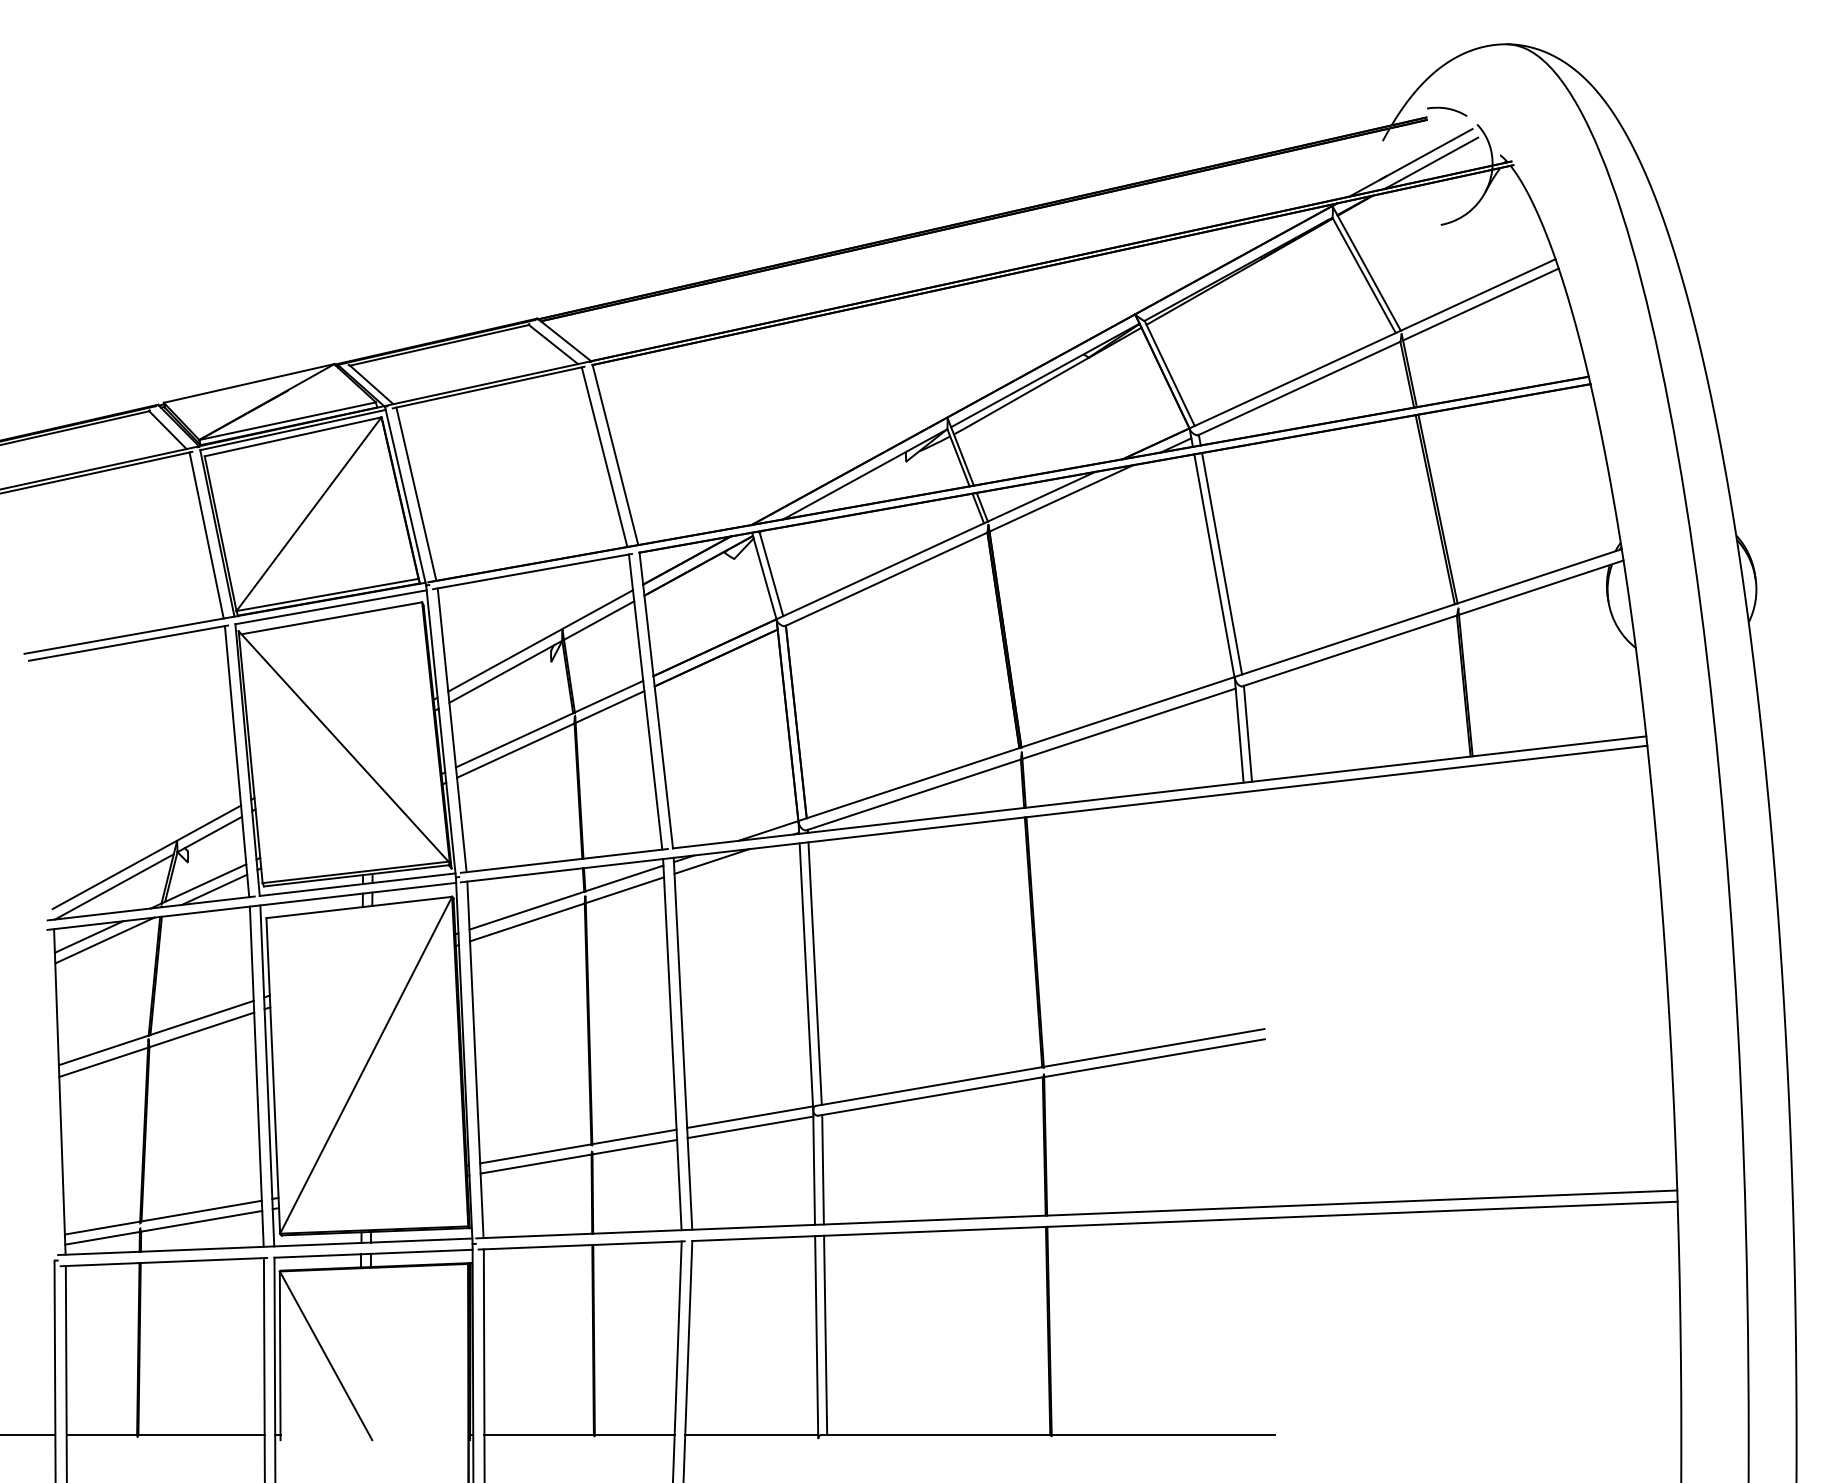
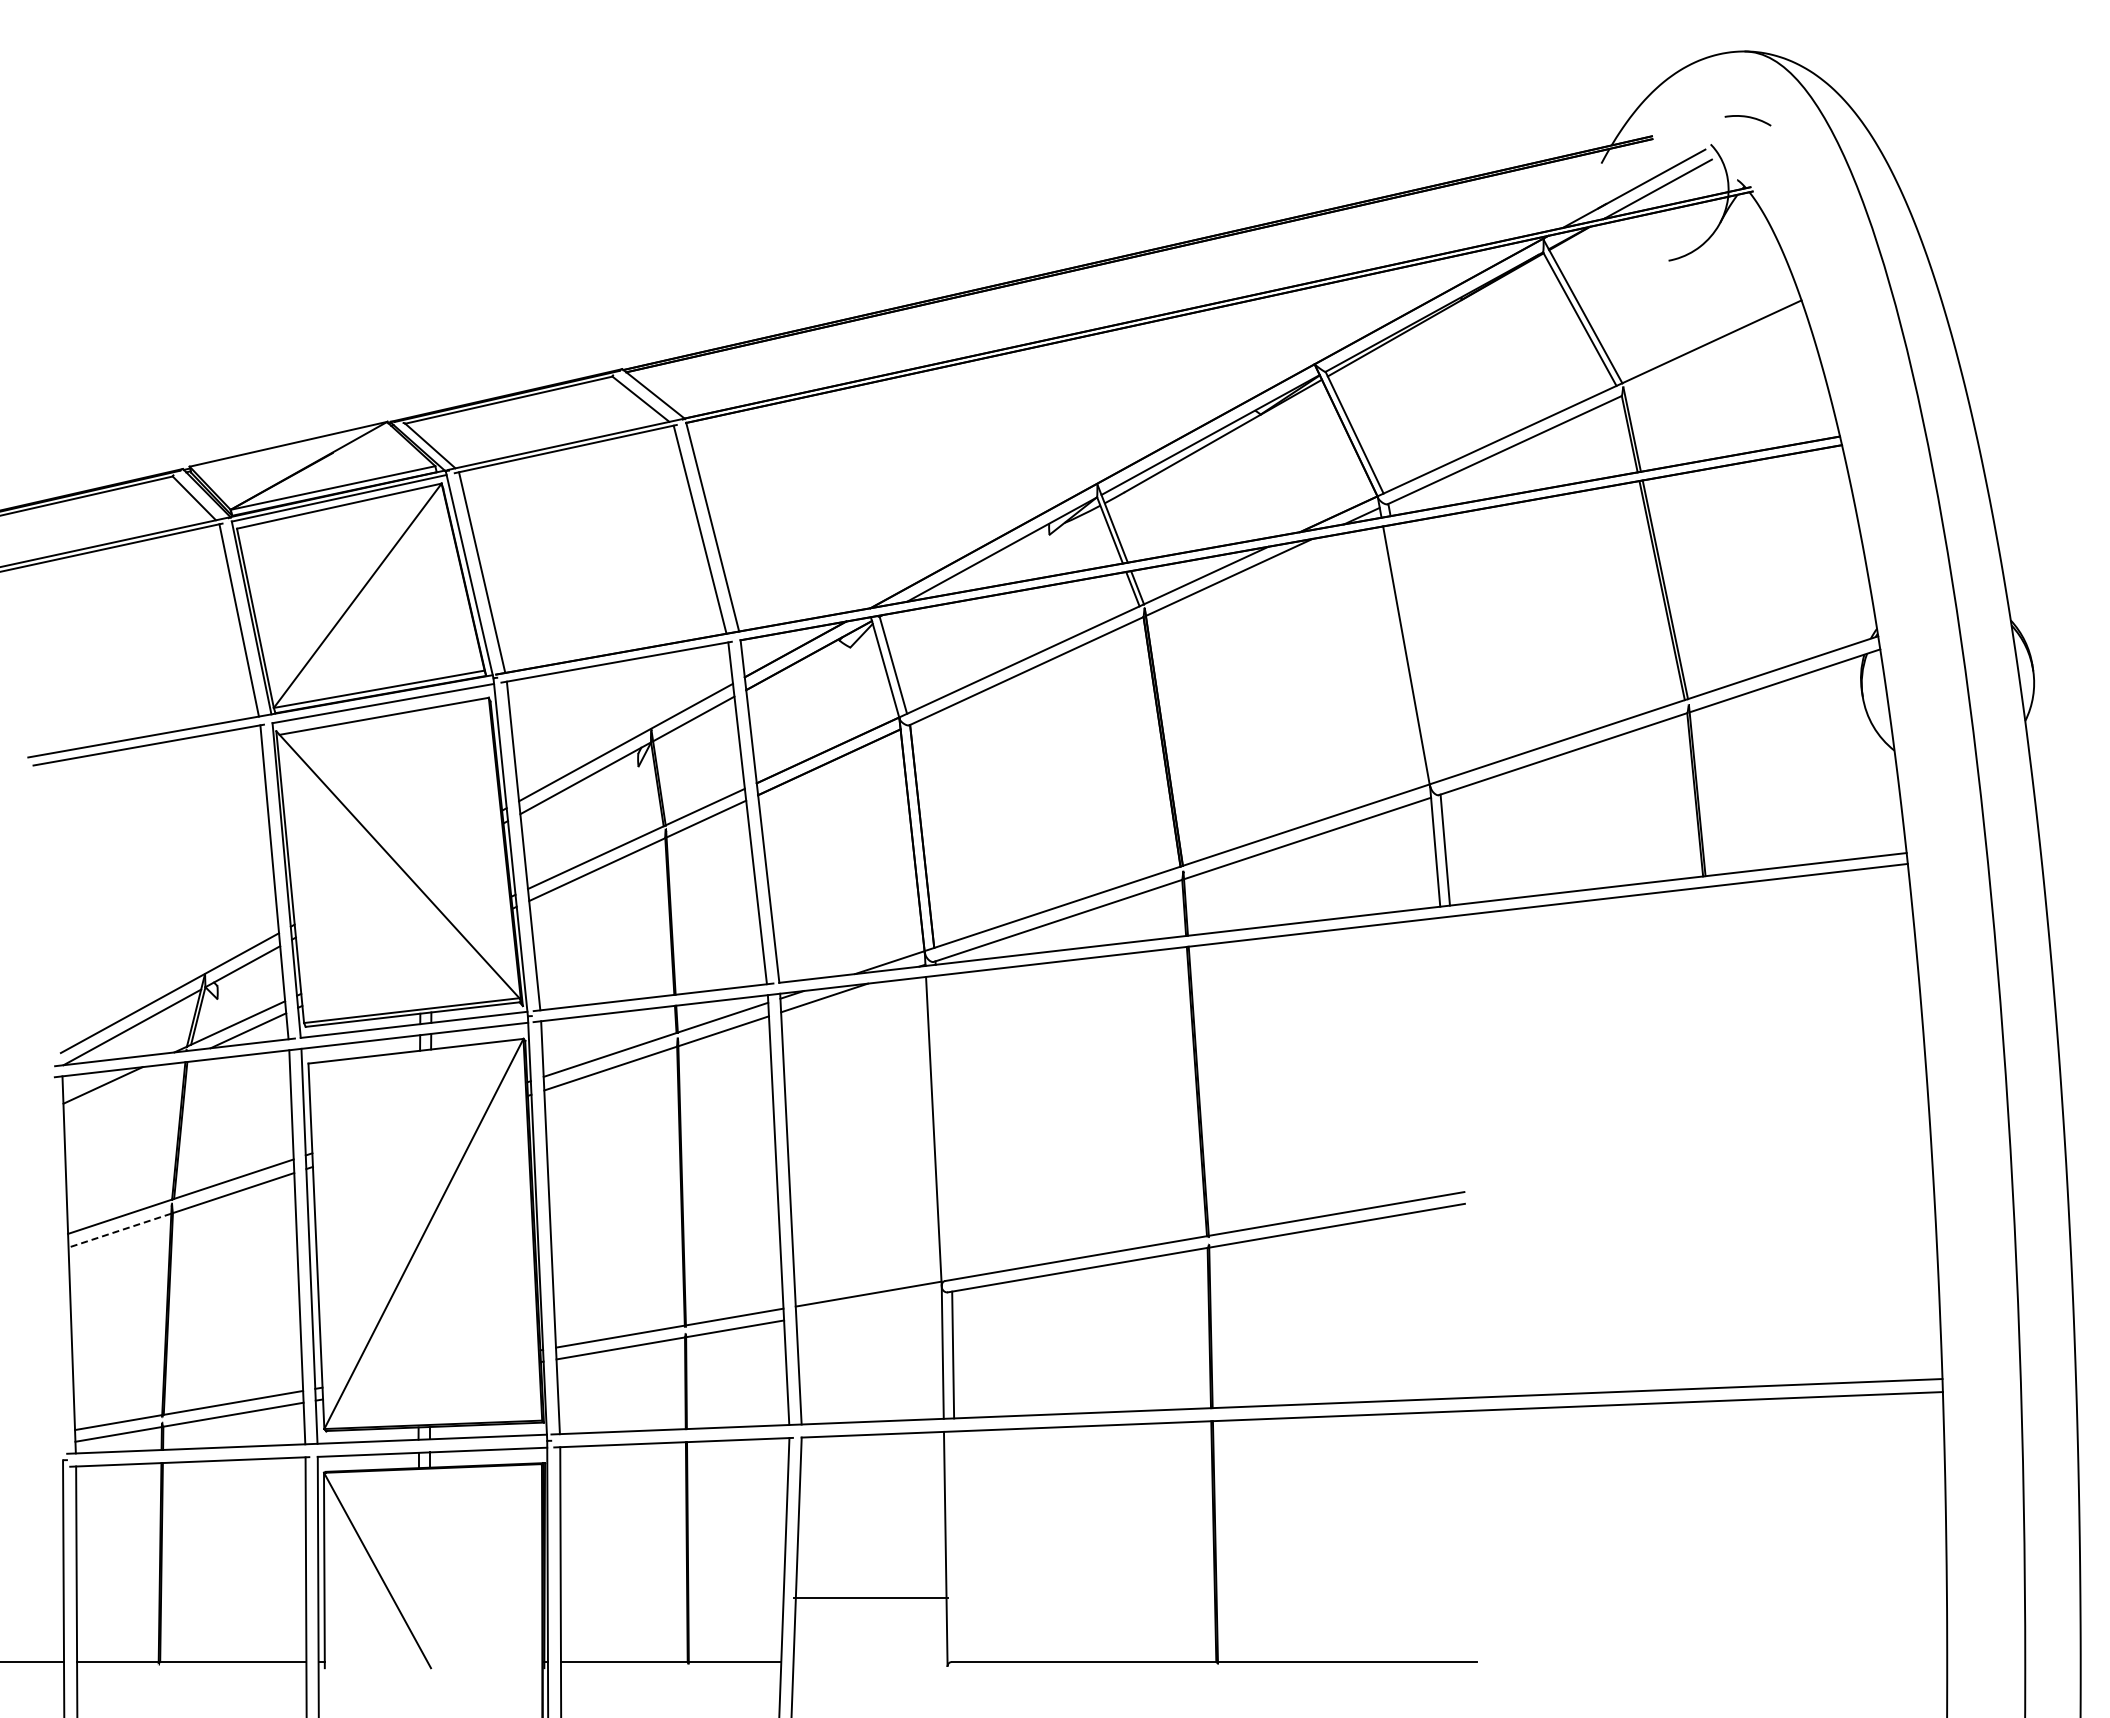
curve: (1448, 109) -> (1749, 118), moved
line: (1480, 304) -> (1714, 352), removed
line: (1222, 563) -> (1415, 652), removed
line: (104, 940) -> (120, 1089), removed
line: (814, 973) -> (943, 1127), removed
line: (103, 1062) -> (119, 1230), solid -> dashed
line: (749, 1127) -> (868, 1305), removed
line: (825, 1335) -> (955, 1546), removed
line: (751, 1435) -> (870, 1598), moved

